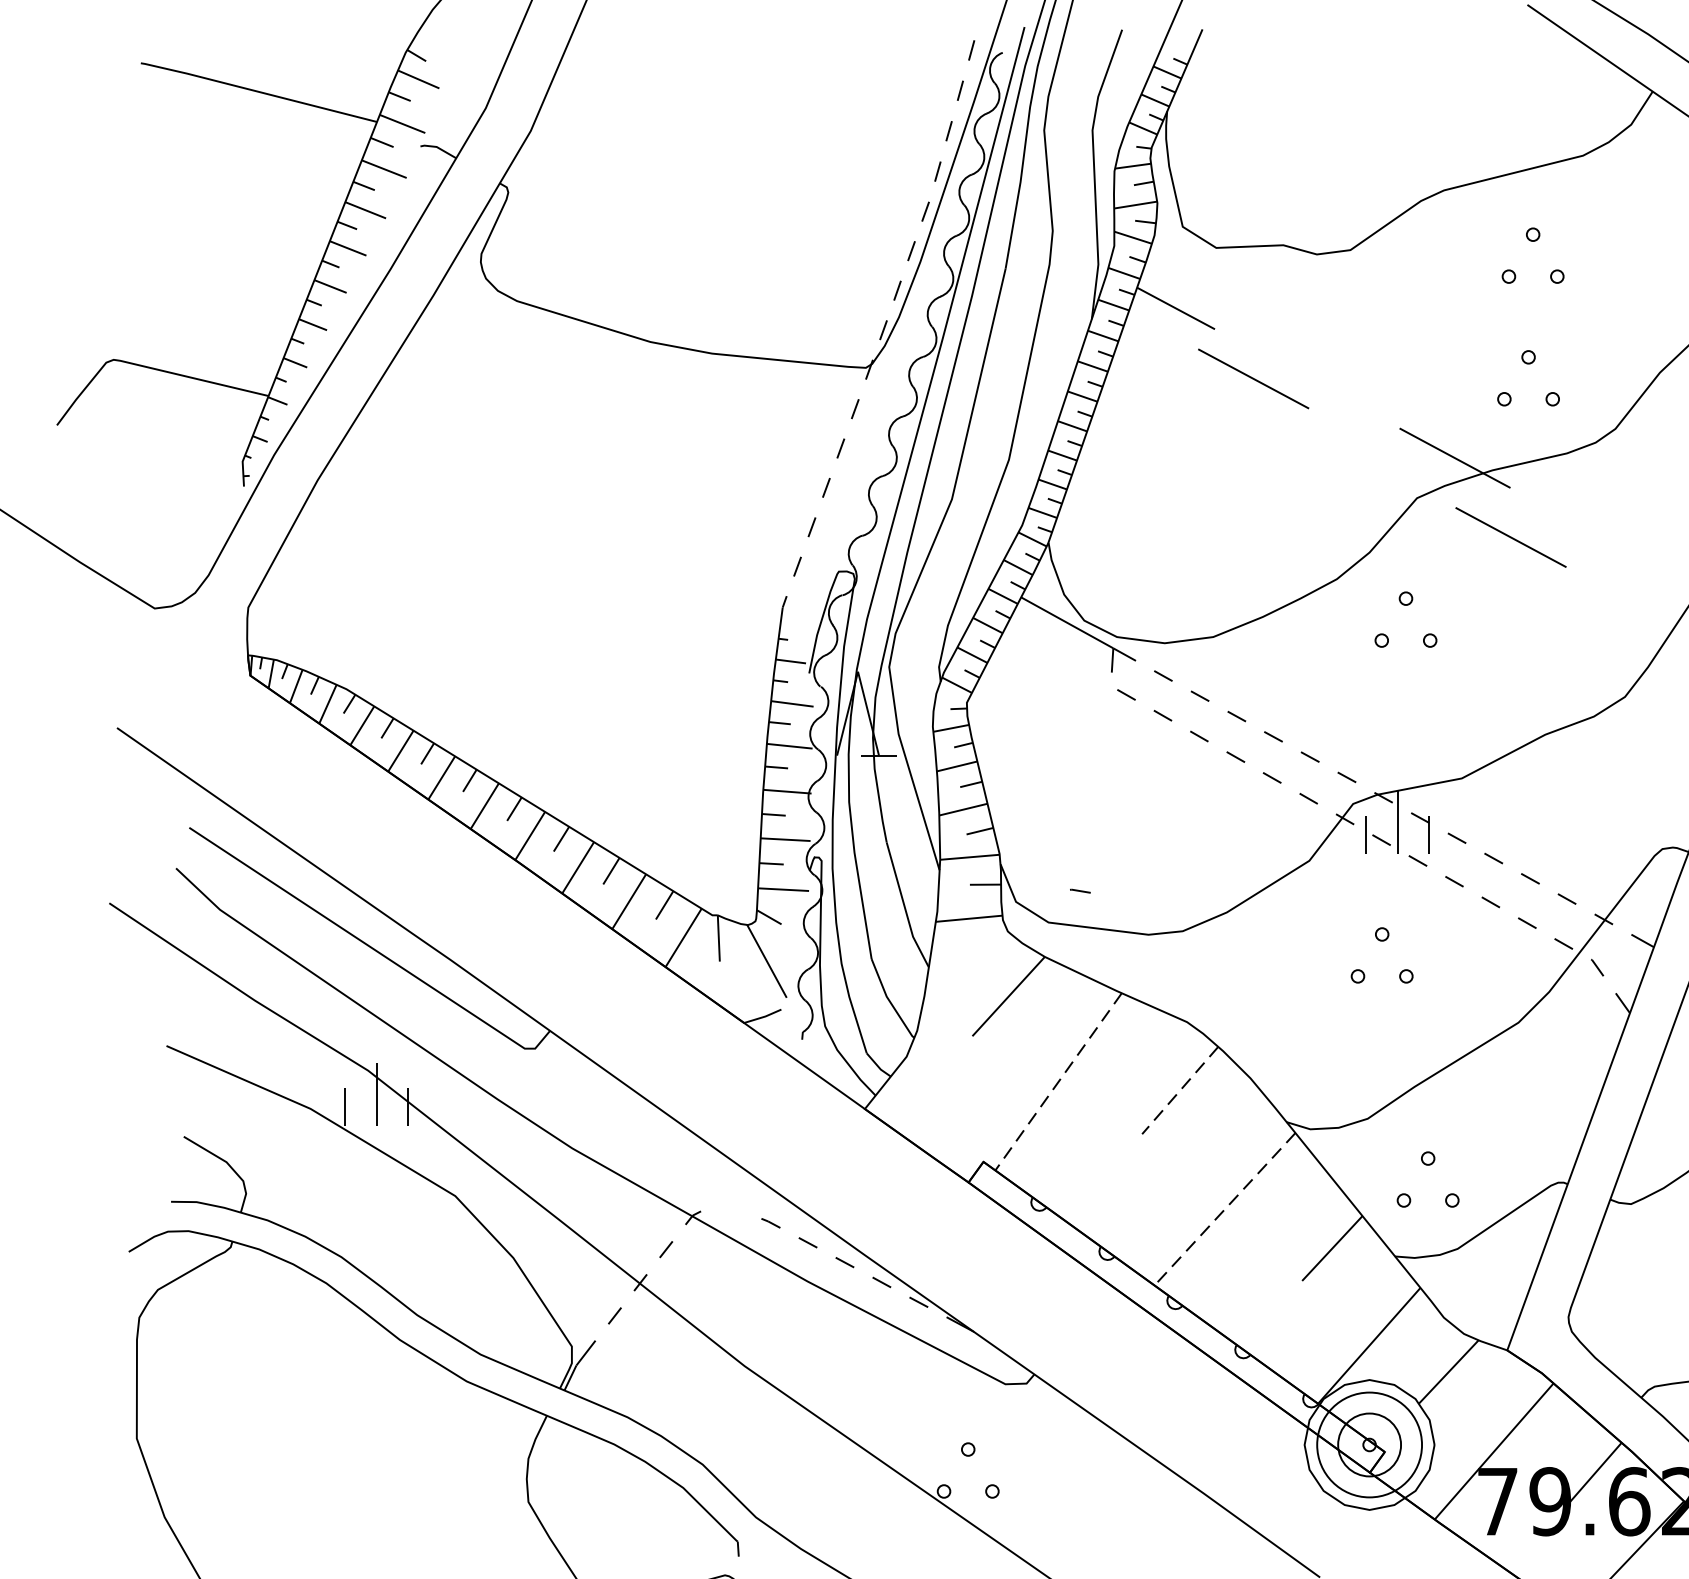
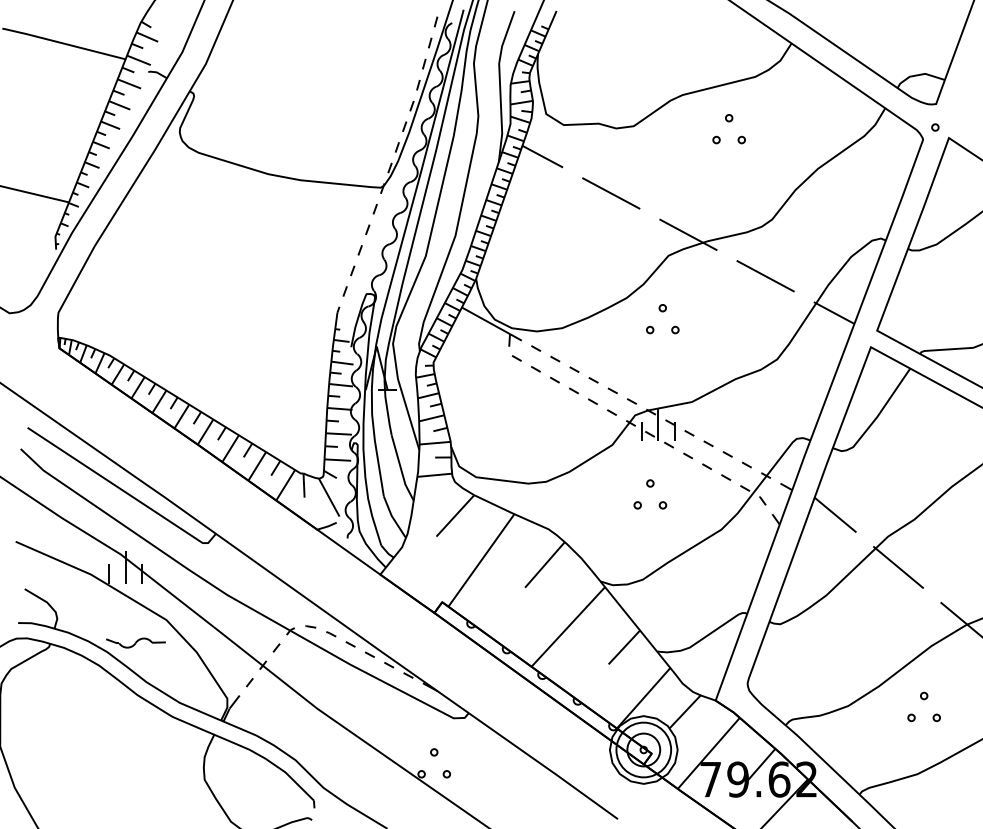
part: (1528, 365) -> (726, 186), removed
line: (1254, 378) -> (611, 193), moved
line: (1510, 537) -> (765, 276), moved
part: (1079, 890) -> (310, 626), moved
line: (1058, 1081) -> (481, 560), dashed -> solid
line: (1179, 1091) -> (544, 565), dashed -> solid
part: (1428, 1166) -> (674, 604), removed
line: (1223, 1210) -> (567, 627), dashed -> solid
part: (395, 1239) -> (135, 642), added

